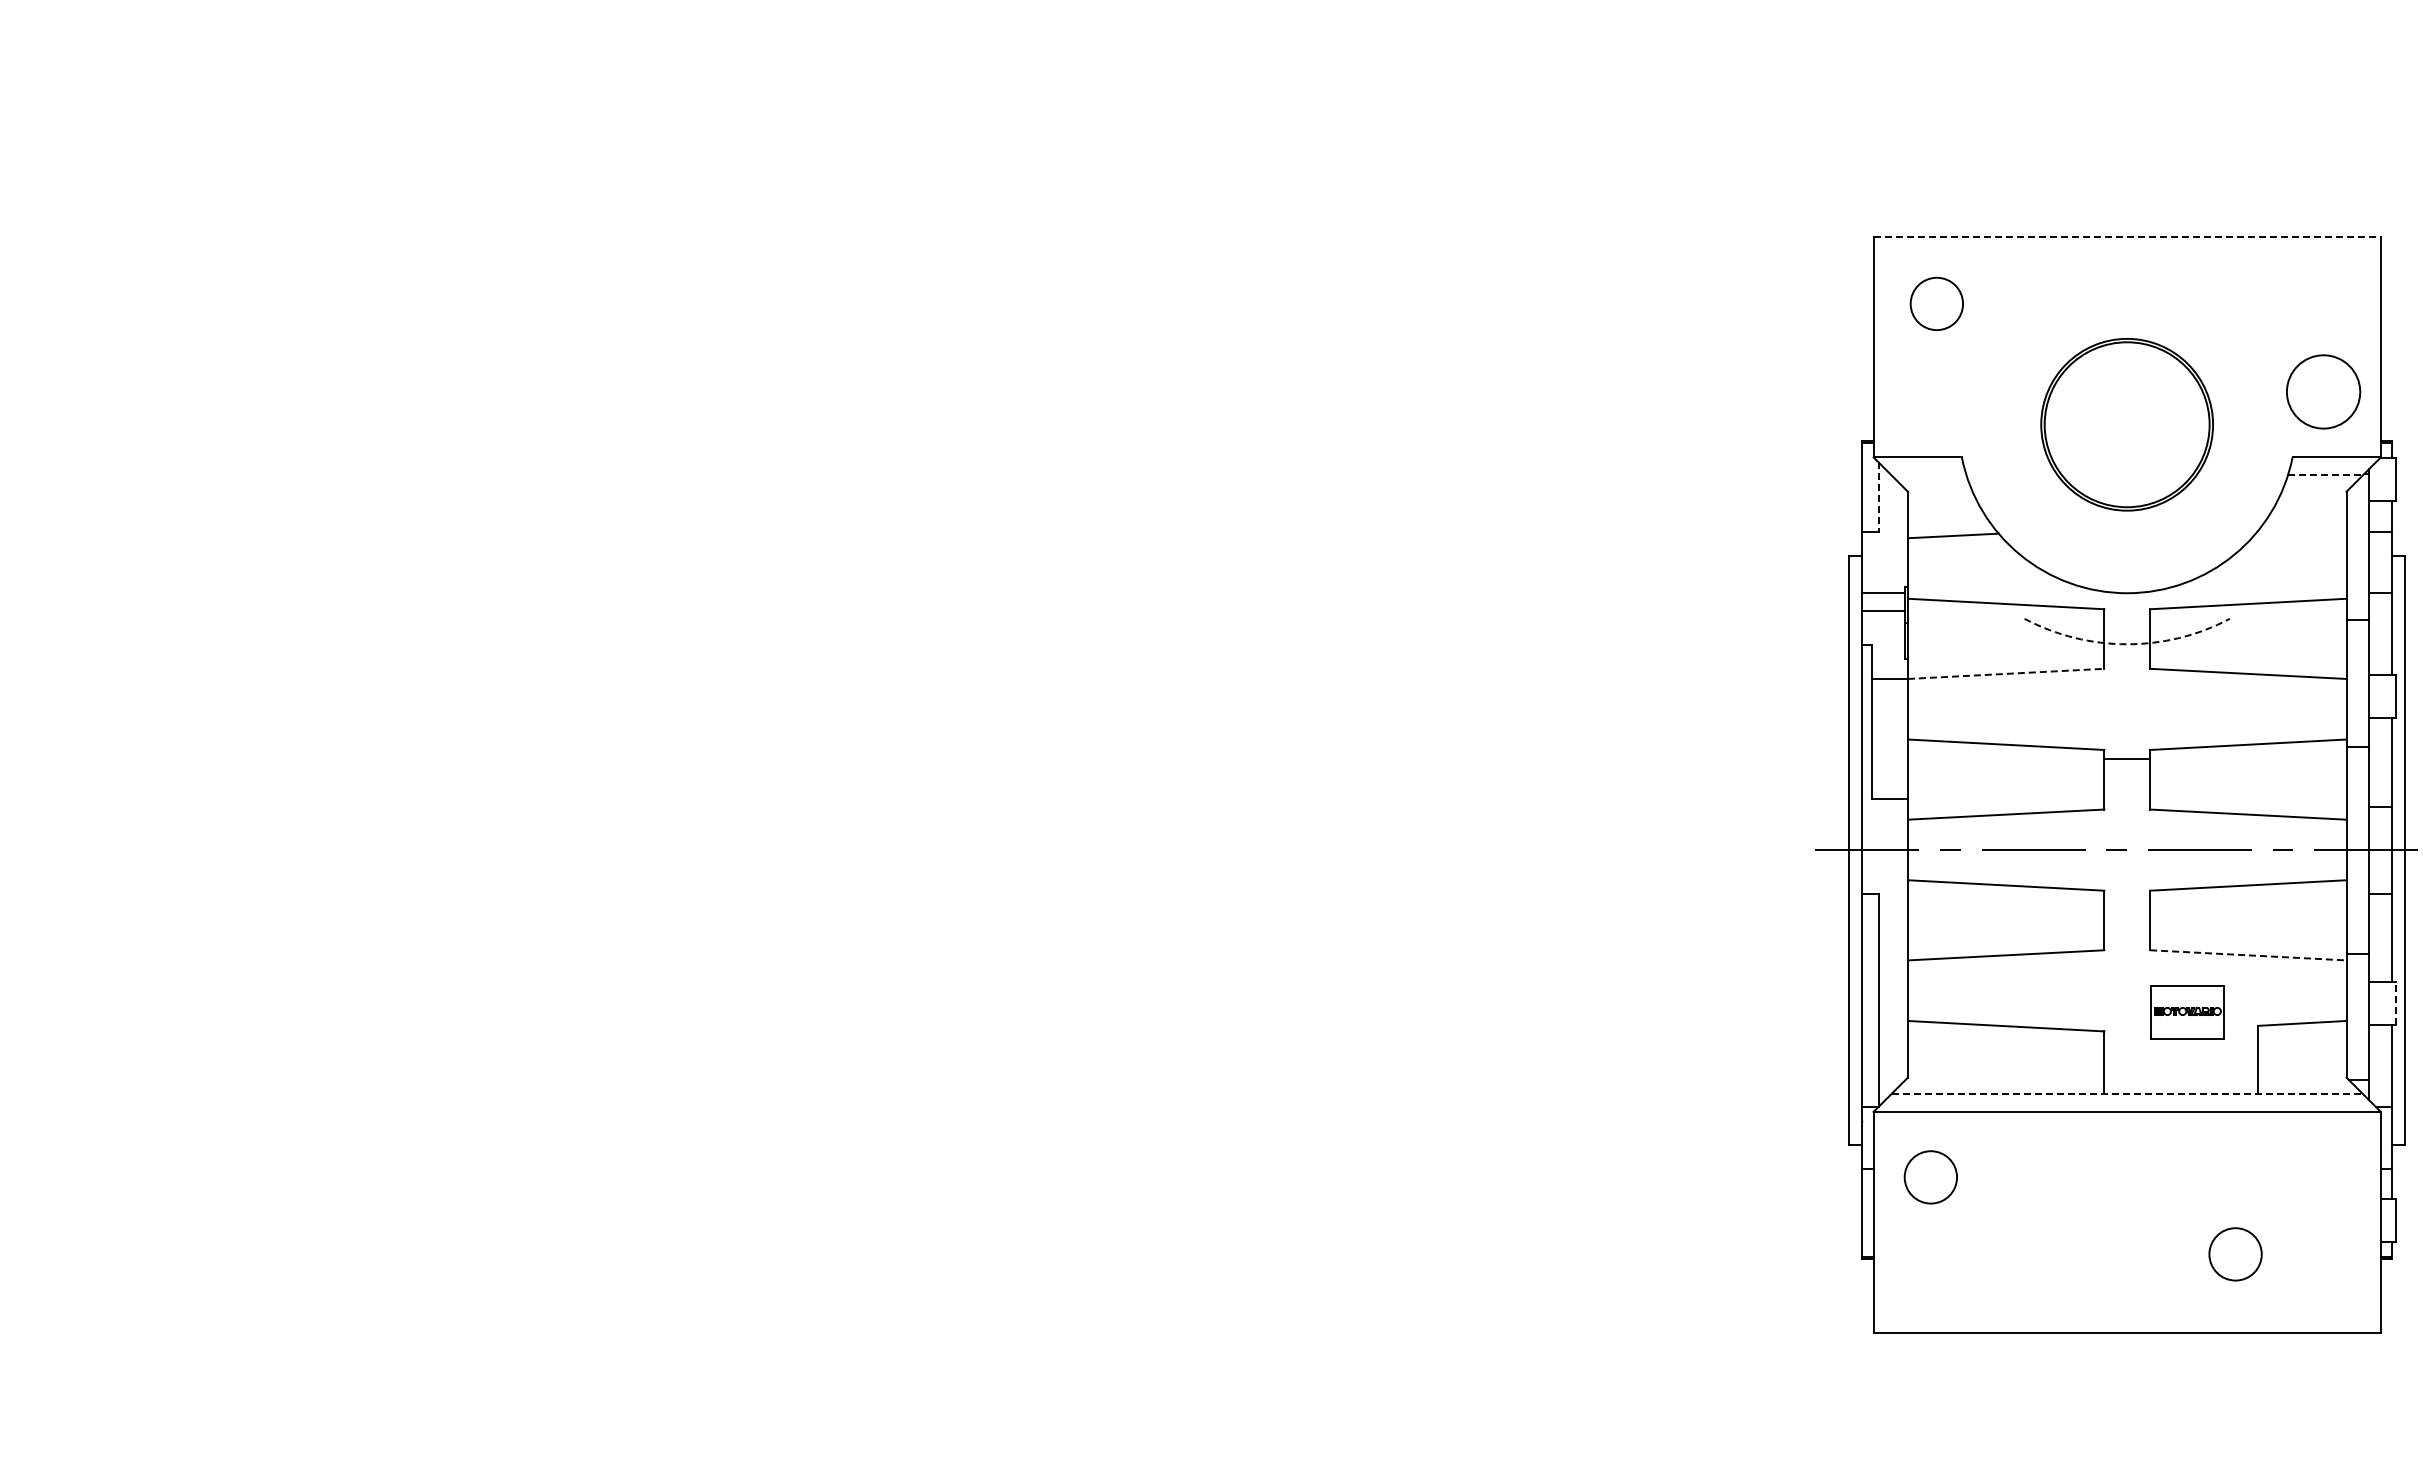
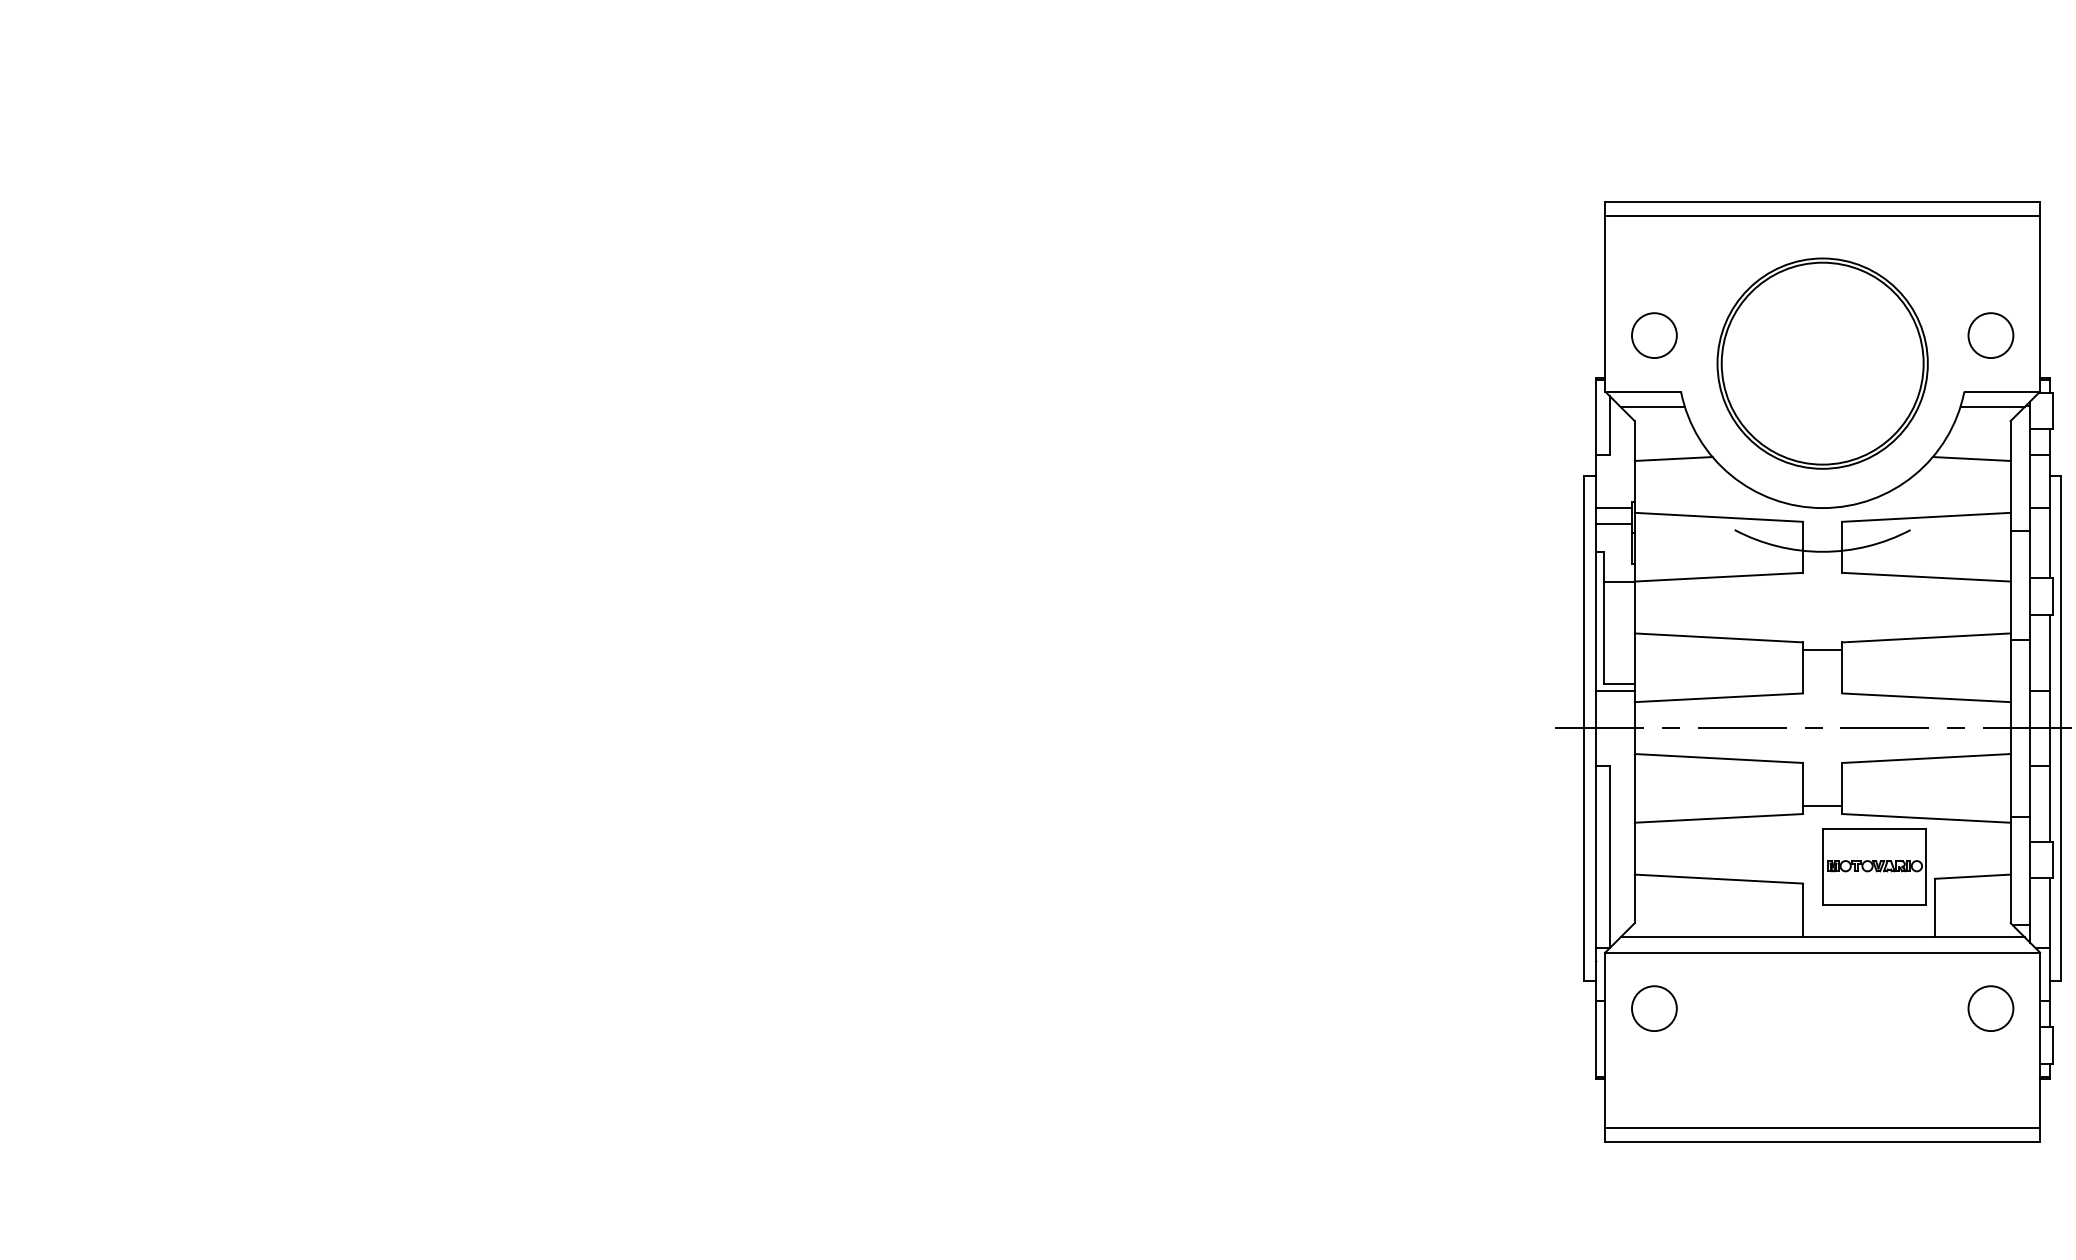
line: (2127, 236) -> (1822, 202), dashed -> solid
line: (2126, 252) -> (1822, 216), added
circle: (1936, 303) -> (1654, 335), moved
circle: (2323, 391) -> (1990, 335), size x0.71
part: (2126, 424) -> (1822, 363), size x1.43
line: (1928, 475) -> (1652, 407), added
line: (2326, 475) -> (1993, 407), dashed -> solid
line: (1878, 496) -> (1609, 425), dashed -> solid
line: (2300, 535) -> (1971, 458), added
arc: (2127, 644) -> (1822, 552), dashed -> solid
line: (2006, 673) -> (1719, 576), dashed -> solid
line: (1884, 806) -> (1614, 690), added
line: (2127, 941) -> (1822, 806), added
line: (2248, 955) -> (1926, 818), dashed -> solid
line: (2395, 1003) -> (2052, 859), dashed -> solid
part: (2187, 1011) -> (1874, 866), size x1.67
line: (2127, 1093) -> (1822, 936), dashed -> solid
circle: (2235, 1254) -> (1990, 1008), moved
line: (2126, 1316) -> (1822, 1127), added

